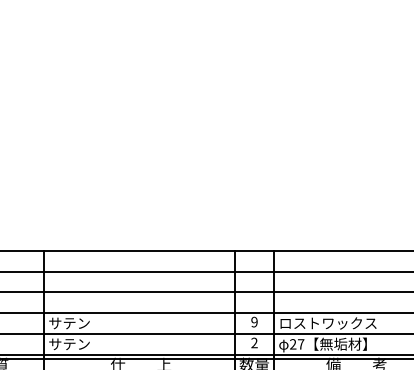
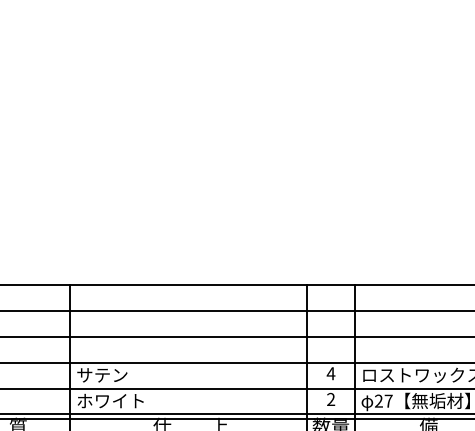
text: (254, 321) -> (331, 372), 9 -> 4
text: (75, 343) -> (109, 400), サテン -> ホワイト

